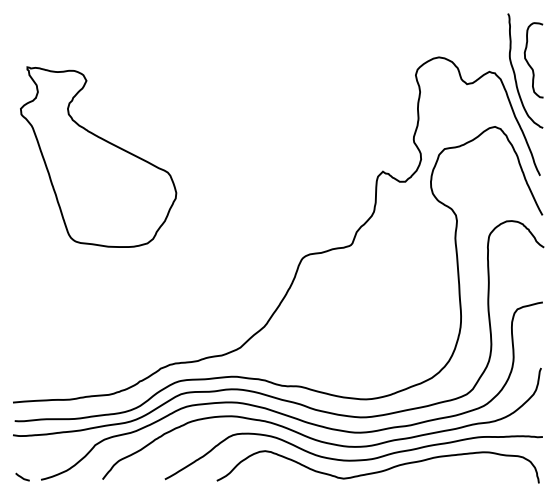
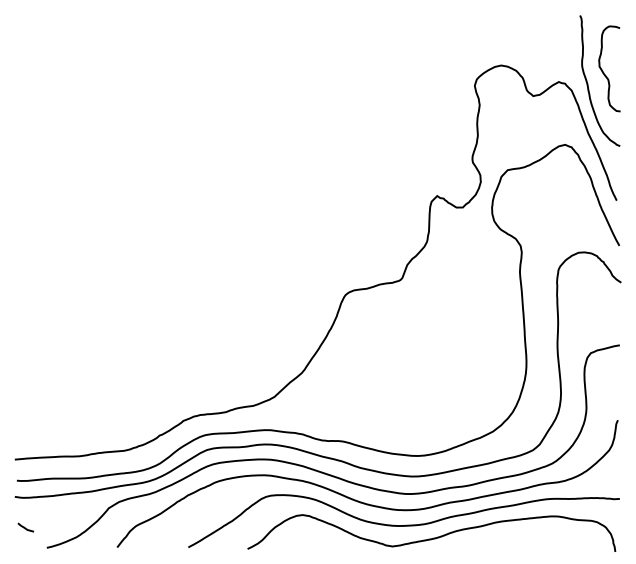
part: (98, 156) -> (112, 178), removed
curve: (21, 476) -> (24, 526), moved

